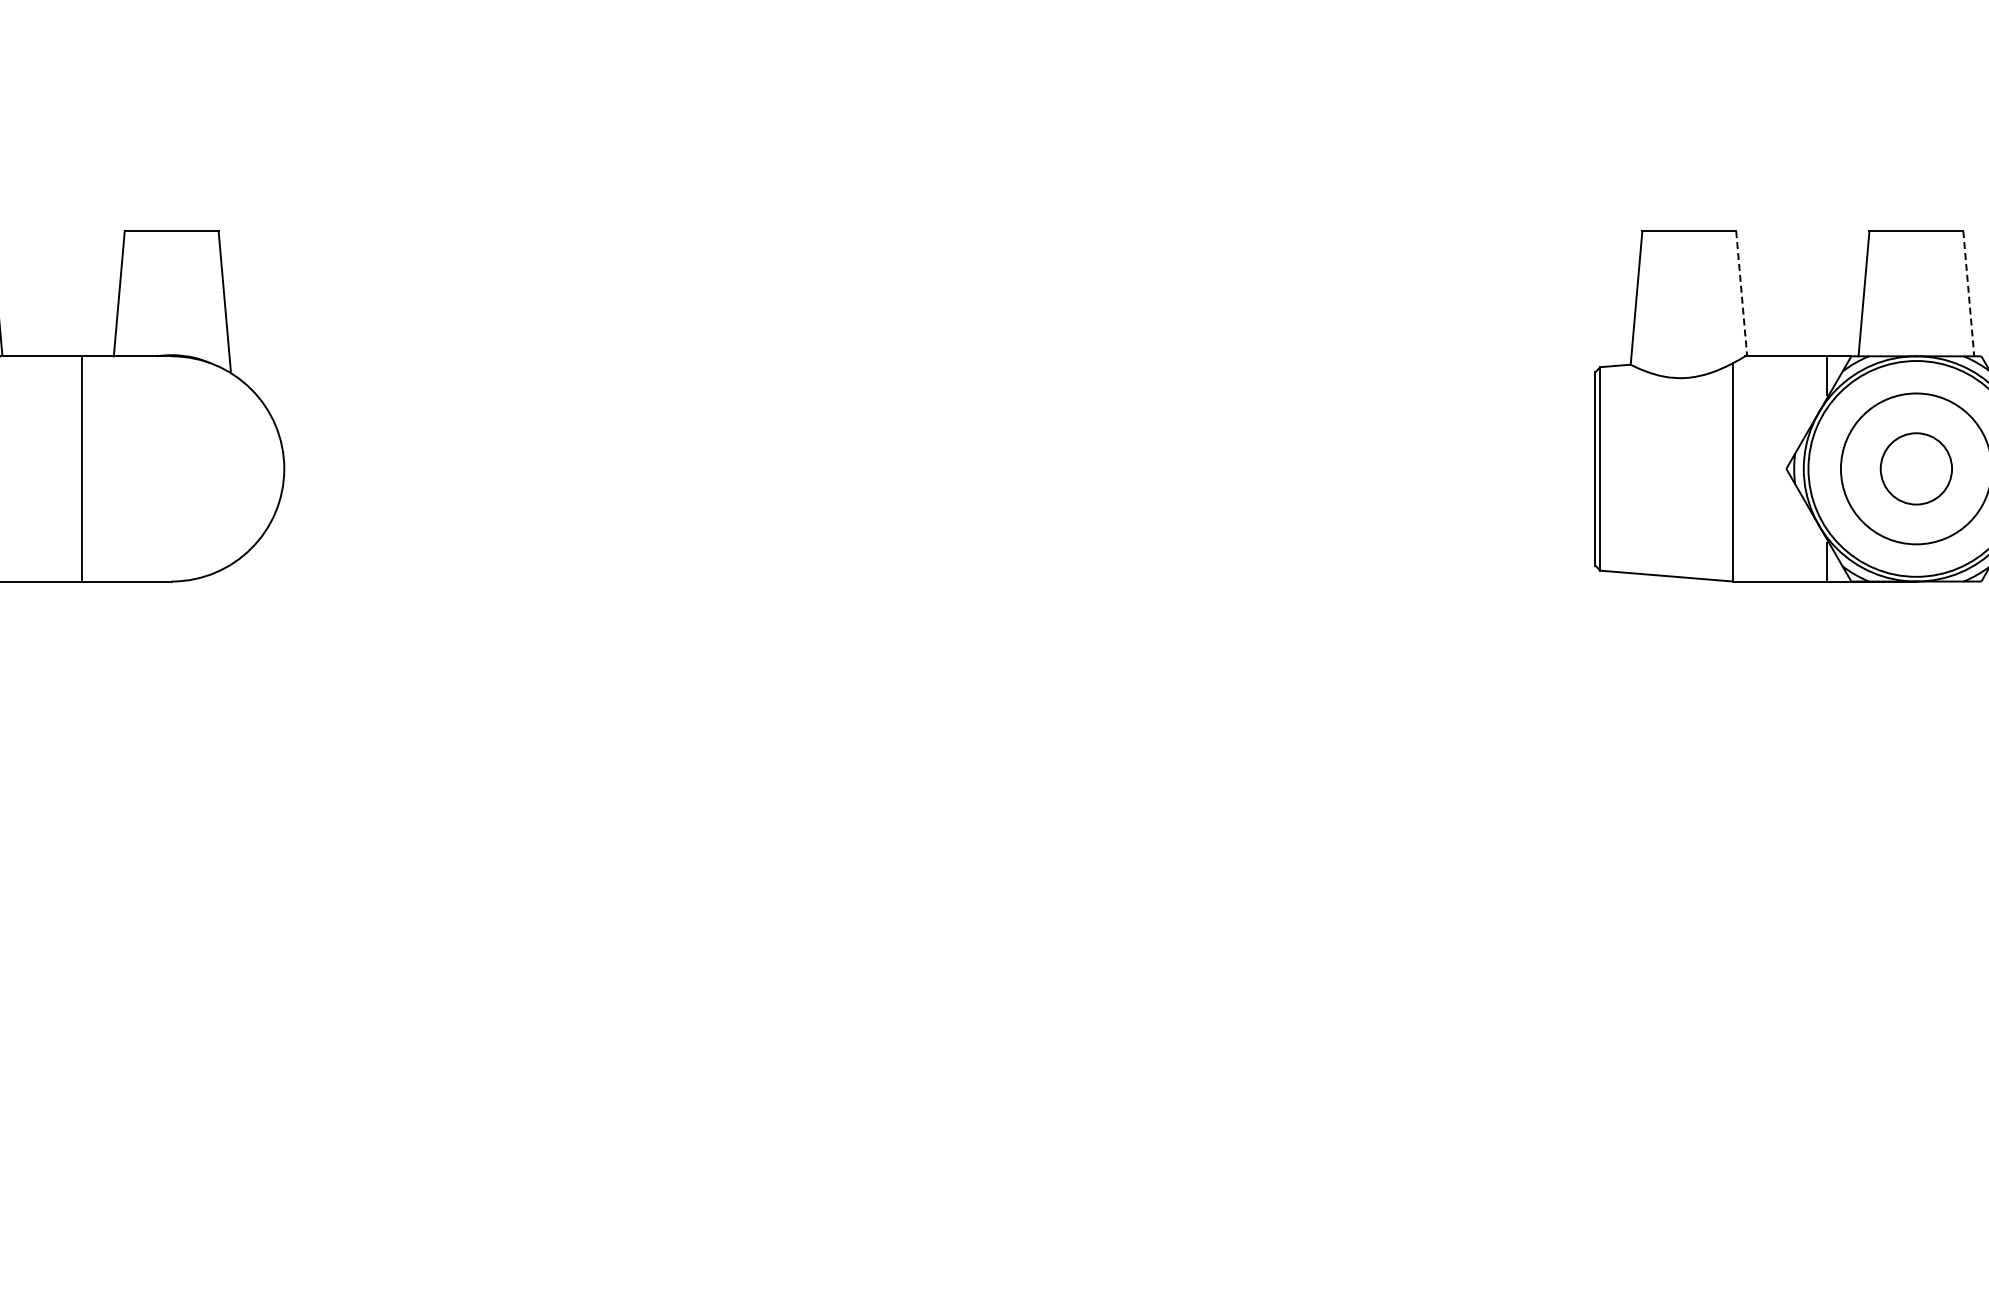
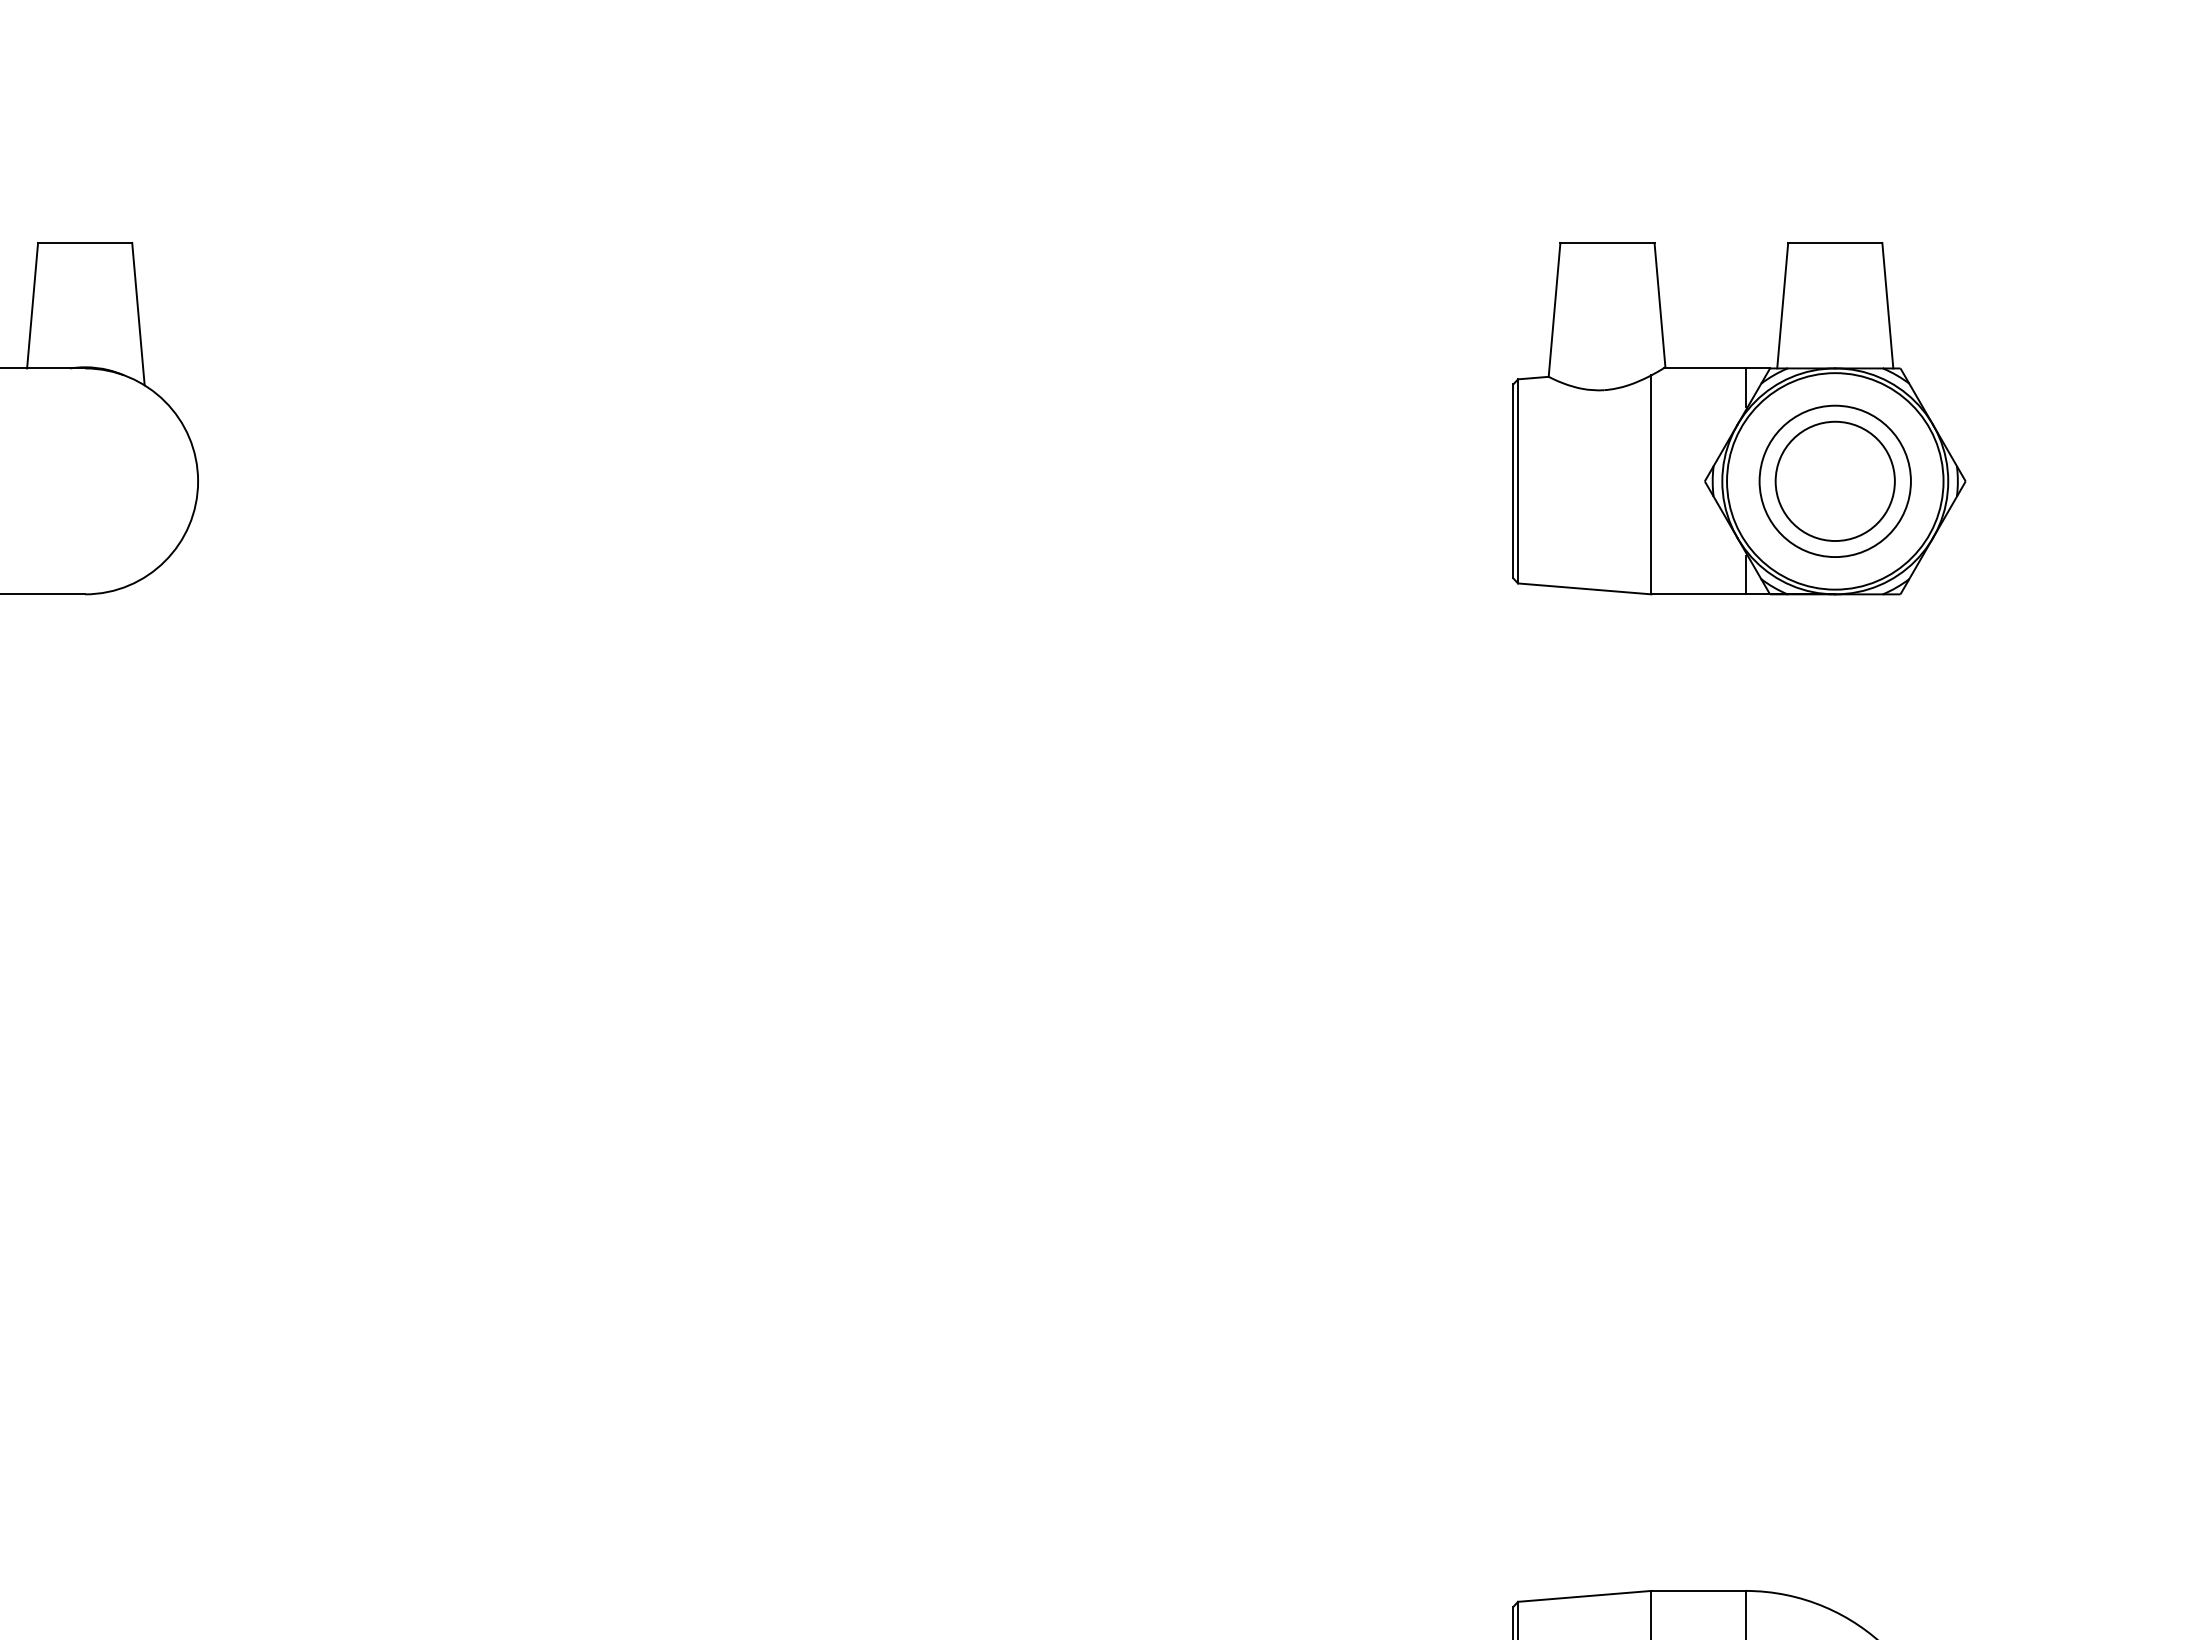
line: (1742, 293) -> (1660, 305), dashed -> solid
line: (1968, 294) -> (1887, 306), dashed -> solid
circle: (1915, 469) -> (1834, 481), size x1.67

